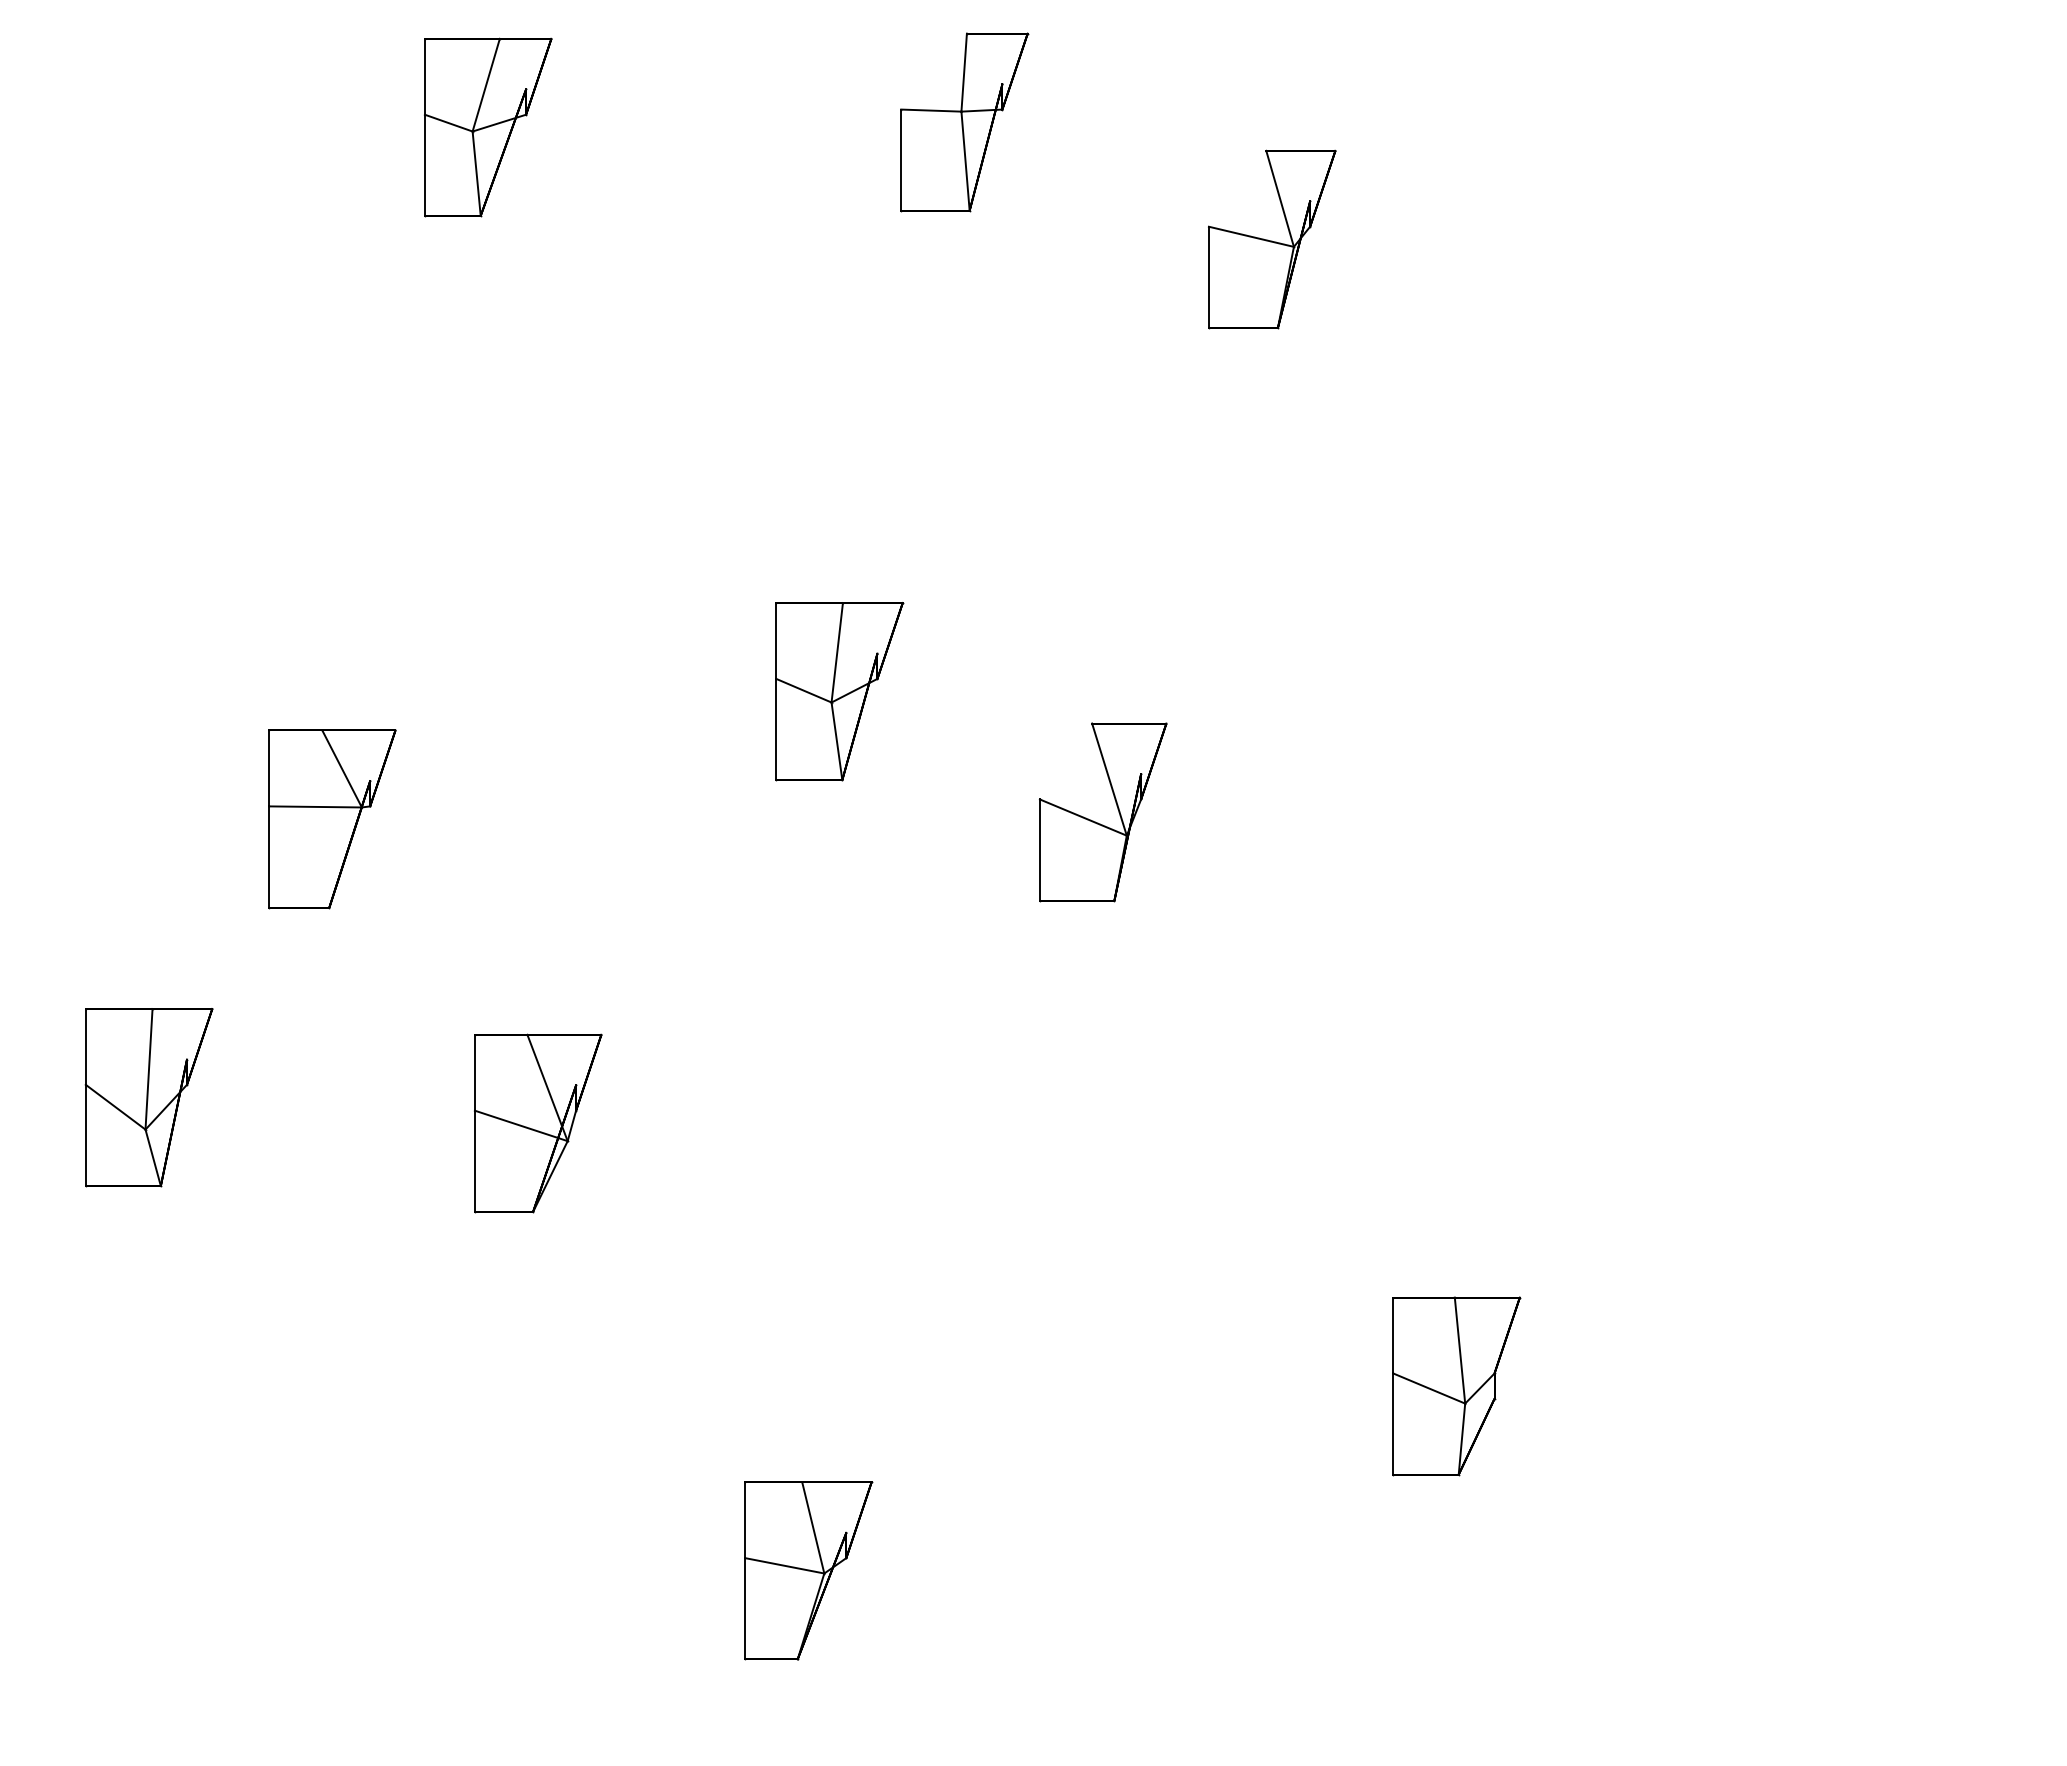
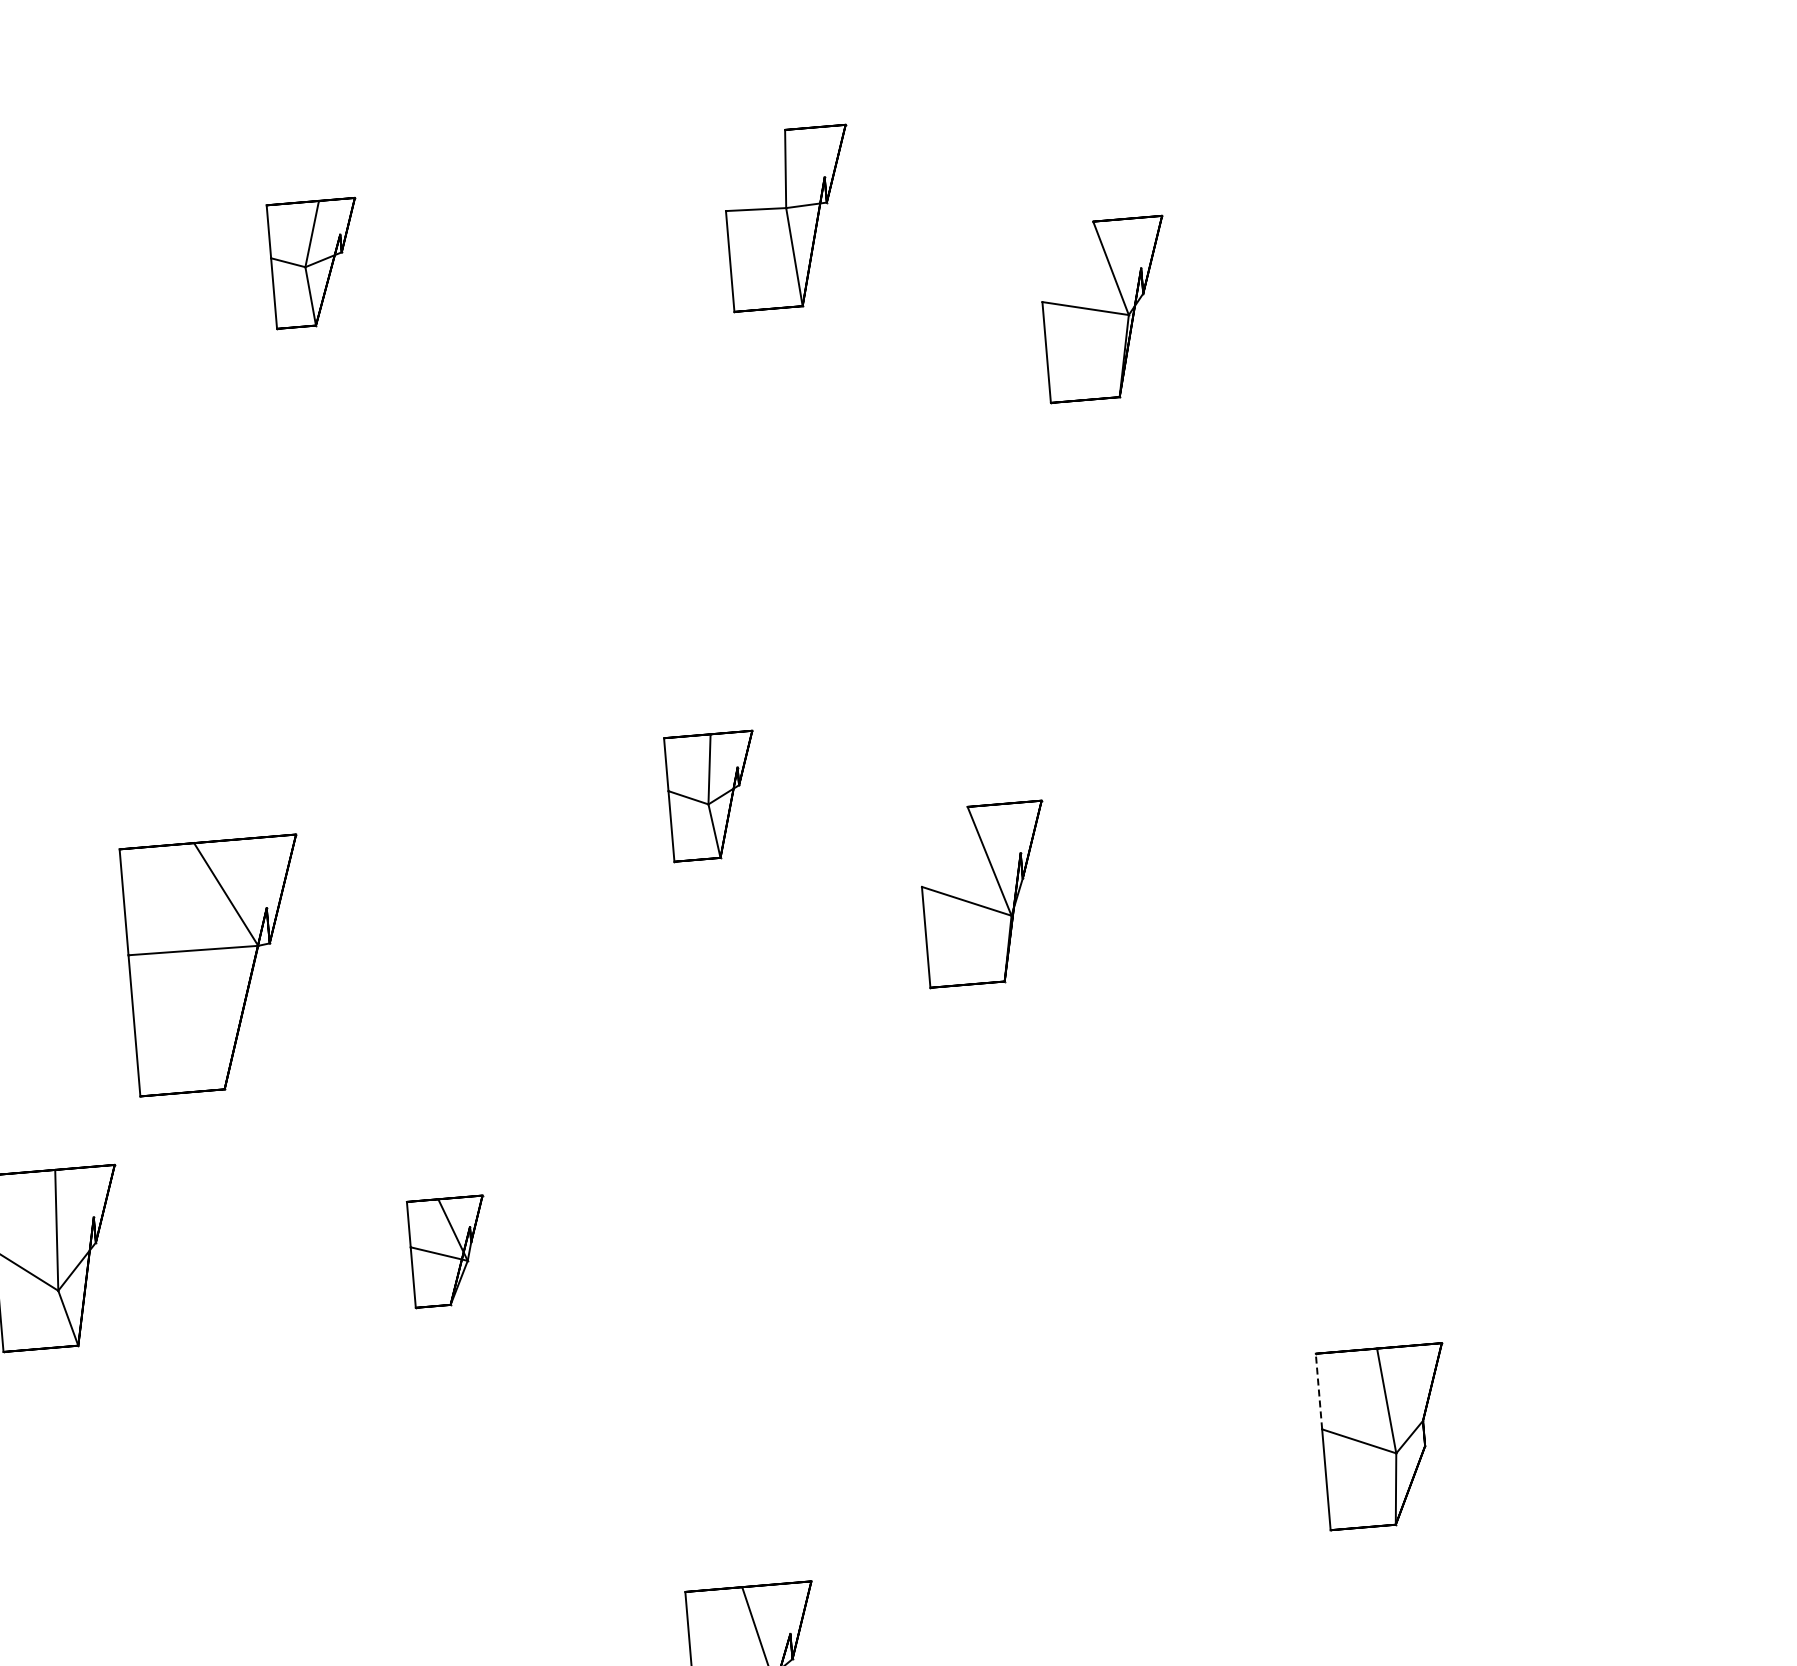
part: (488, 127) -> (316, 263), size x0.7
part: (839, 691) -> (713, 796), size x0.7
part: (332, 819) -> (218, 966), size x1.4
part: (538, 1123) -> (449, 1251), size x0.6
line: (1393, 1335) -> (1319, 1391), solid -> dashed

